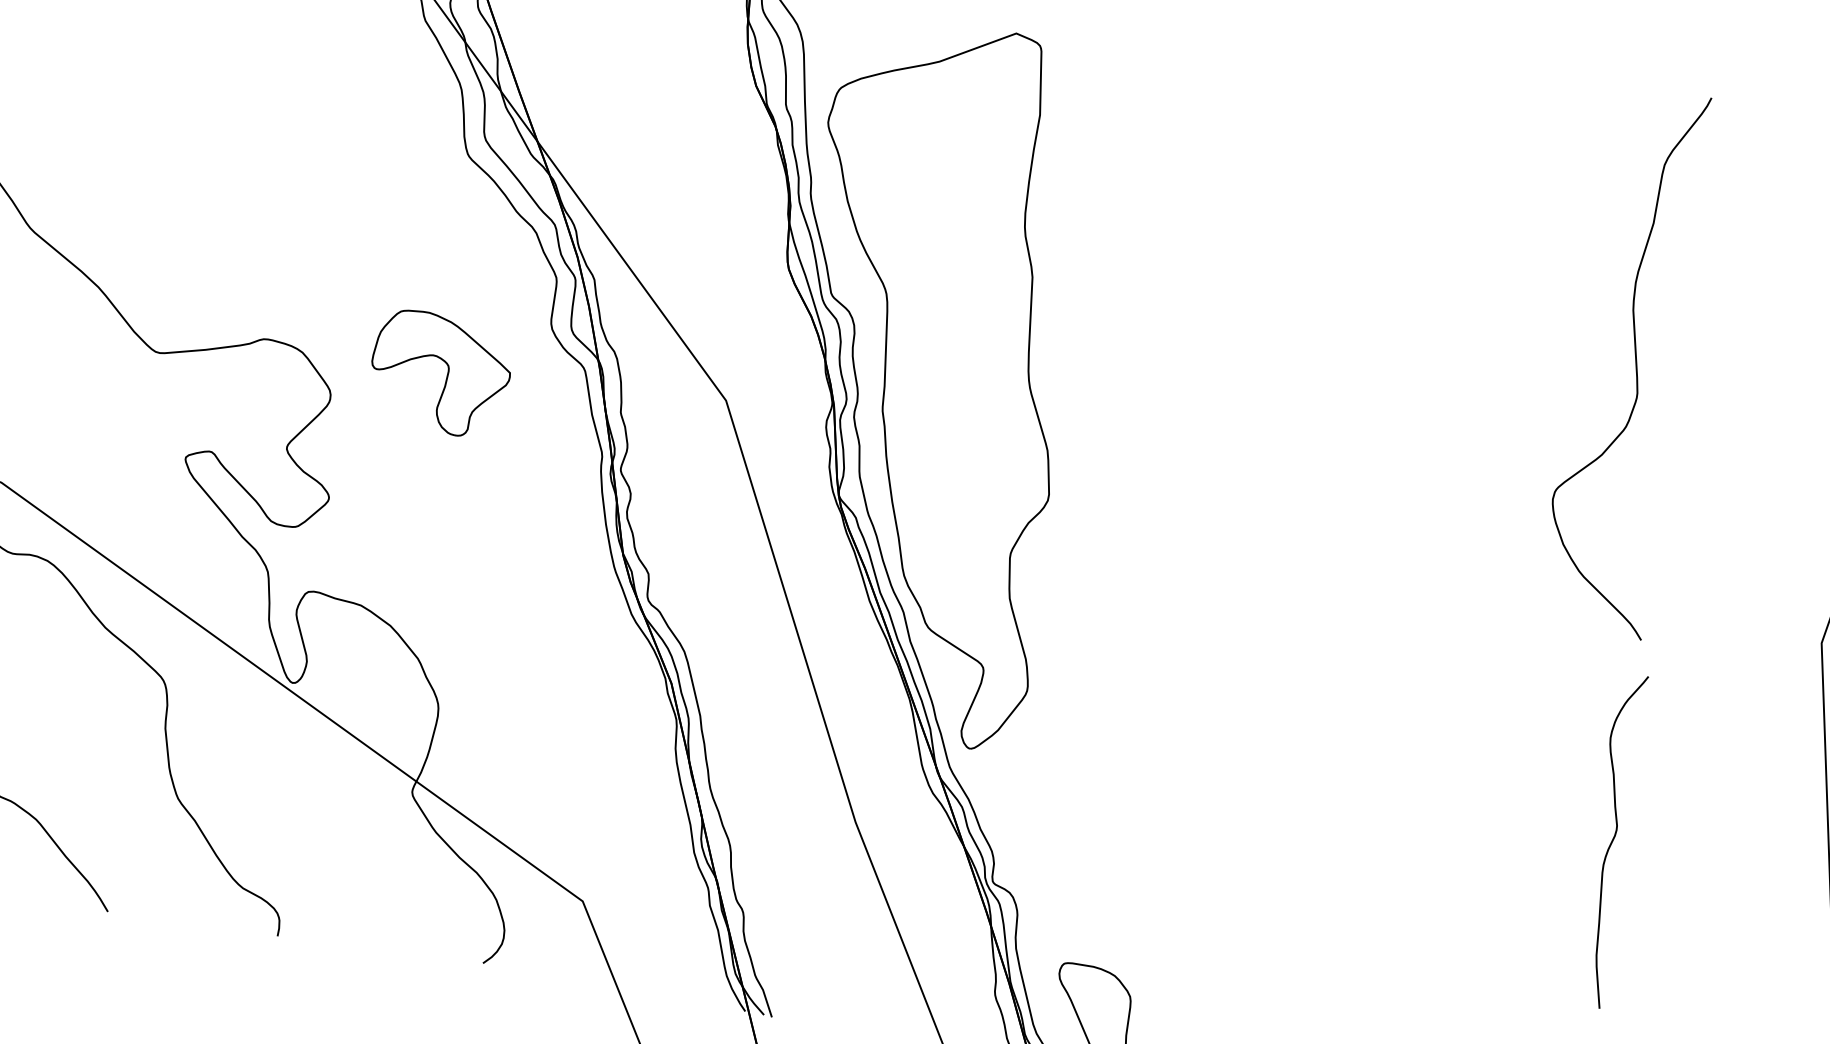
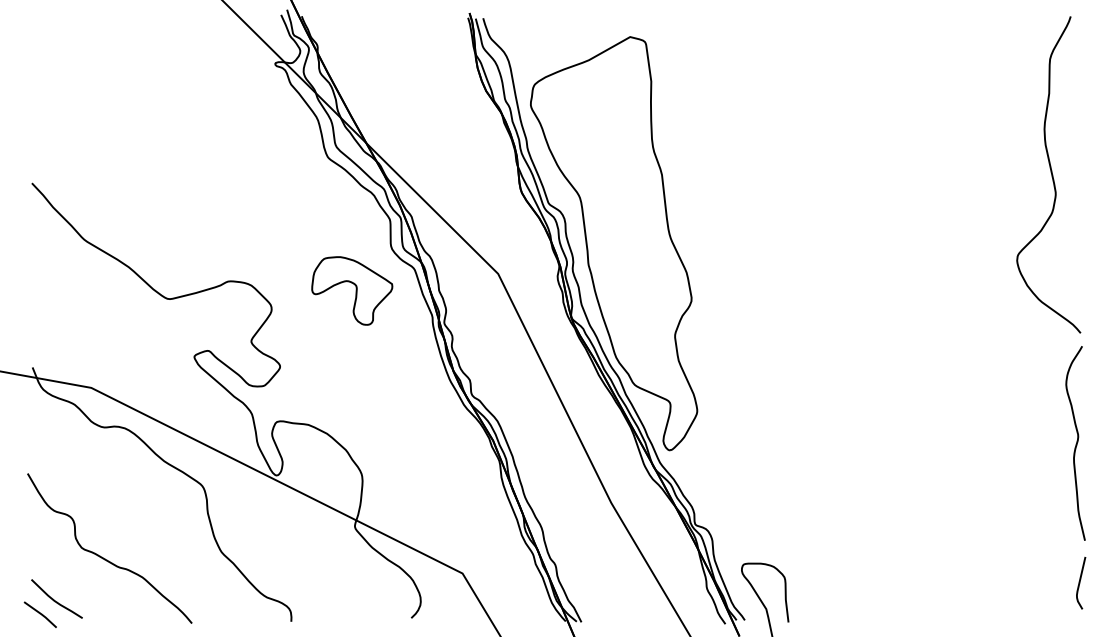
curve: (1634, 358) -> (1050, 172), moved
part: (440, 372) -> (352, 290), moved
curve: (1611, 840) -> (1076, 443), moved

